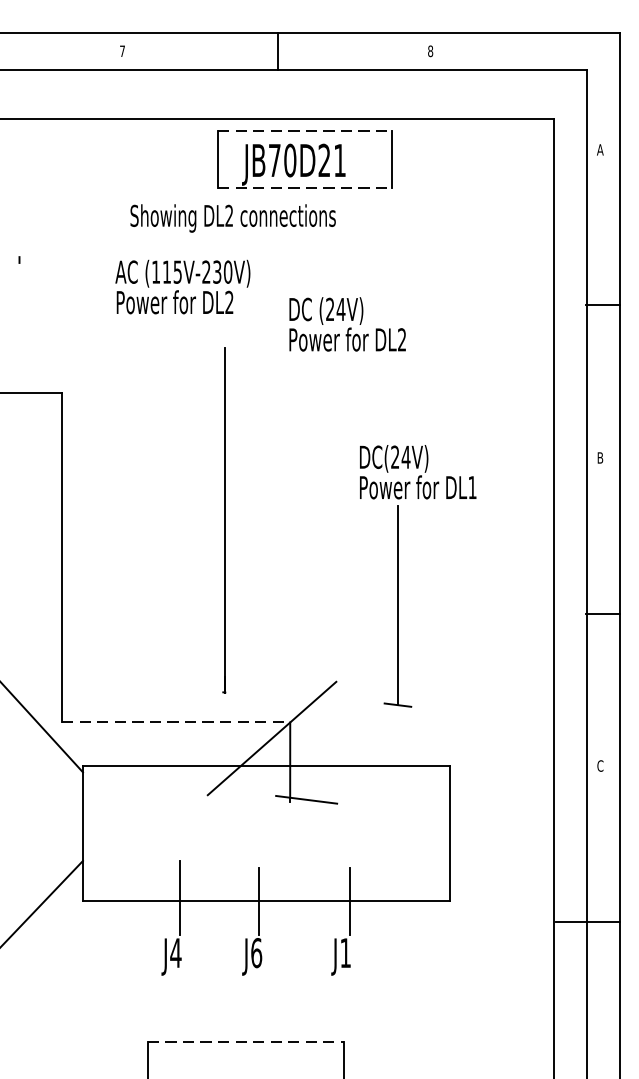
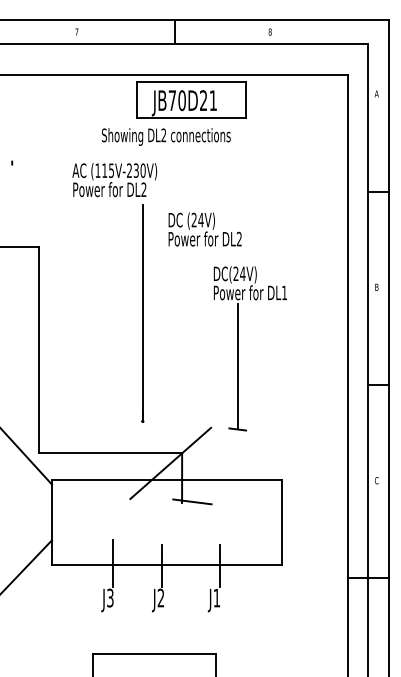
line: (305, 131) -> (191, 82), dashed -> solid
line: (305, 187) -> (191, 117), dashed -> solid
text: (233, 217) -> (166, 136), moved
text: (346, 324) -> (204, 229), moved
part: (223, 520) -> (142, 313), moved
part: (399, 576) -> (238, 348), moved
line: (176, 722) -> (110, 453), dashed -> solid
text: (174, 952) -> (109, 597), J4 -> J3
text: (255, 952) -> (160, 597), J6 -> J2
line: (246, 1042) -> (154, 654), dashed -> solid

